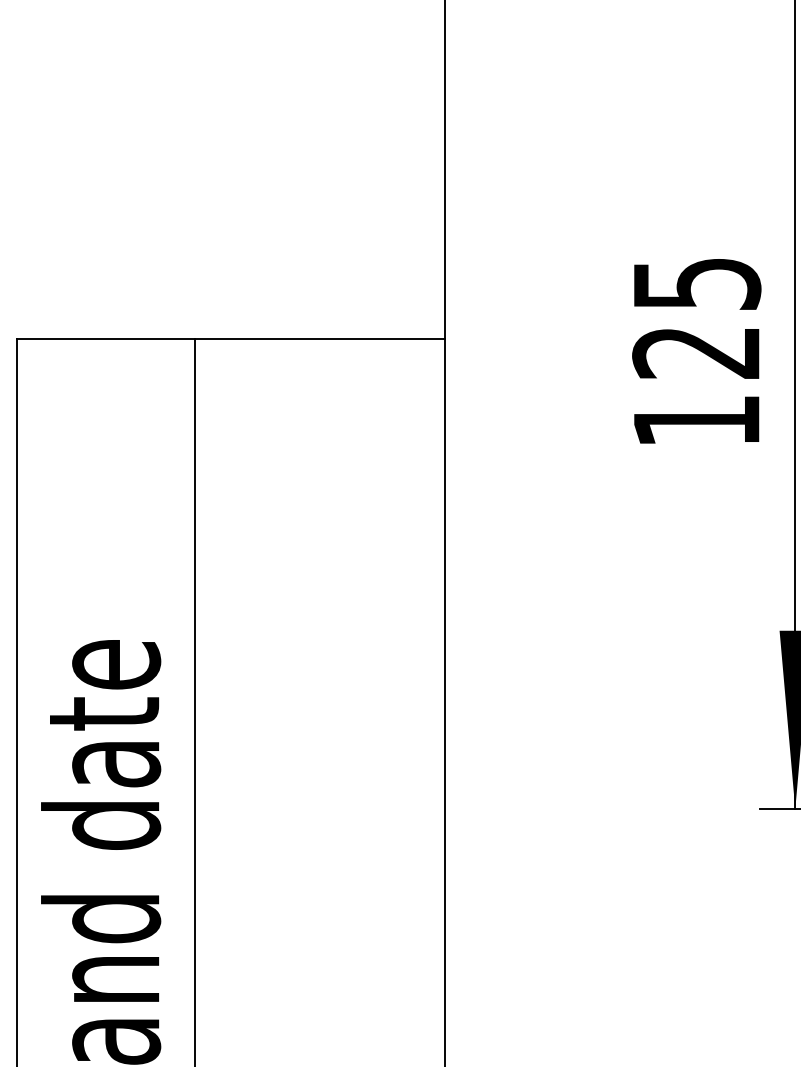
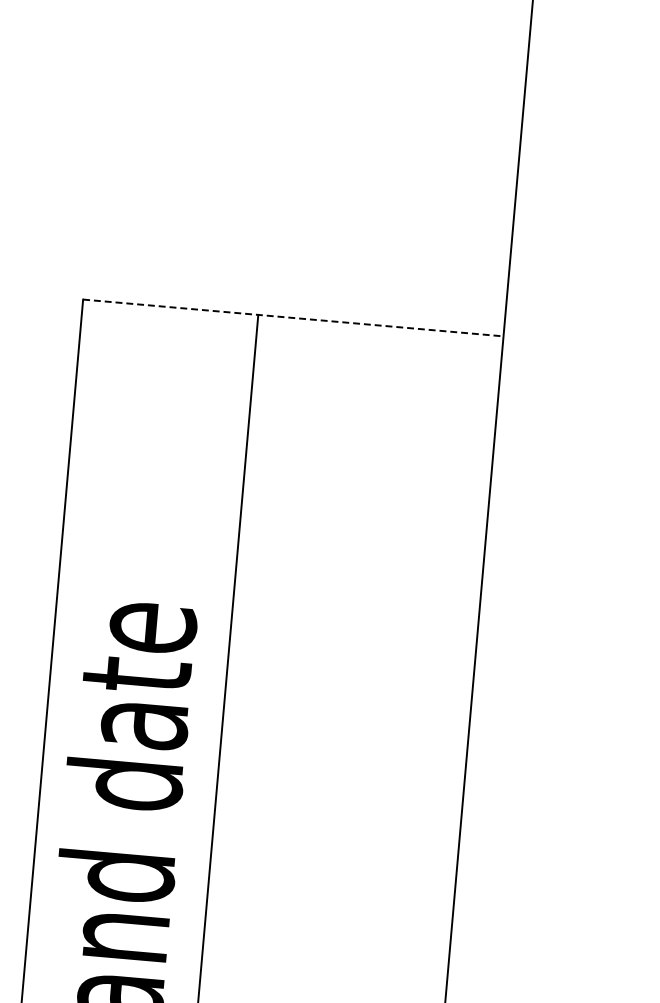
line: (231, 338) -> (294, 317), solid -> dashed

